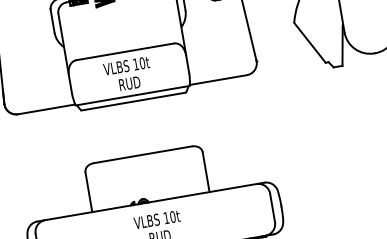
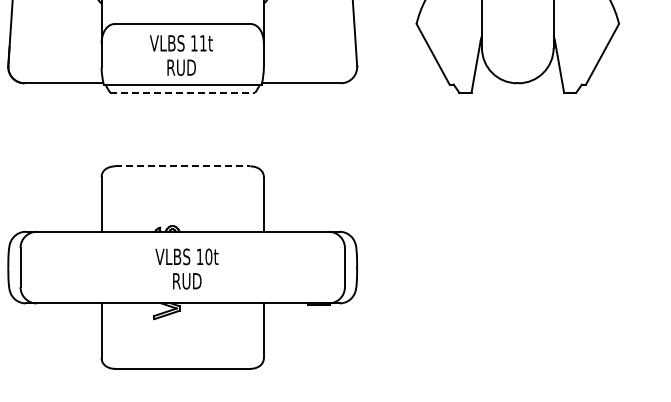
text: (141, 63) -> (202, 43), 10t -> 11t
line: (134, 101) -> (183, 92), solid -> dashed
line: (142, 154) -> (182, 166), solid -> dashed

